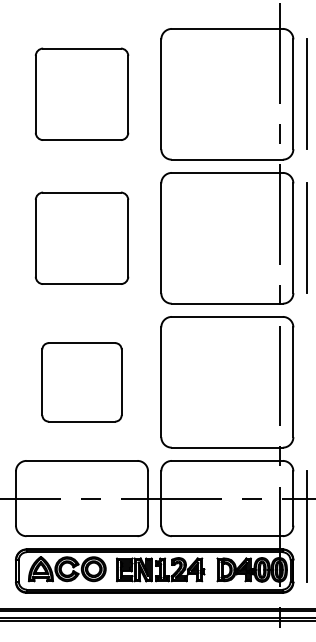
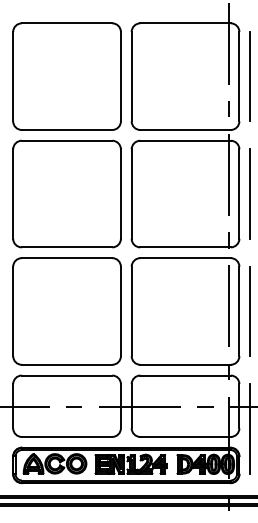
part: (81, 94) -> (66, 76), size x1.43
part: (81, 238) -> (66, 194), size x1.43
part: (81, 382) -> (66, 311), size x1.67
line: (306, 382) -> (250, 311), added

